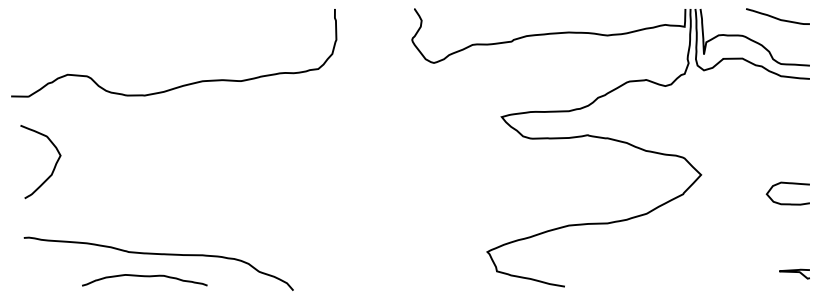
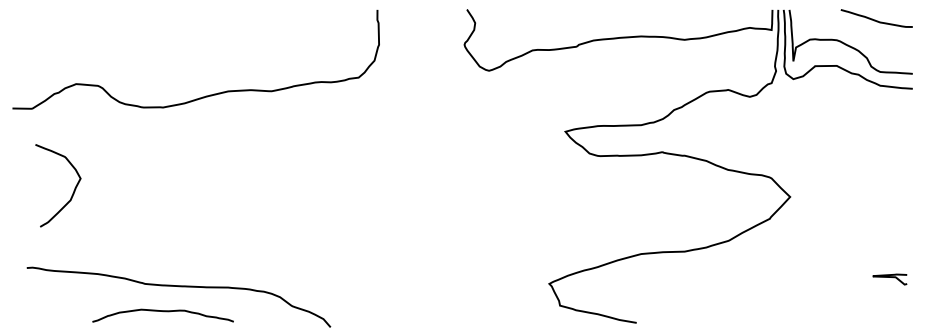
curve: (53, 167) -> (72, 191), moved
curve: (789, 184) -> (889, 207), removed
curve: (794, 272) -> (889, 277), moved

